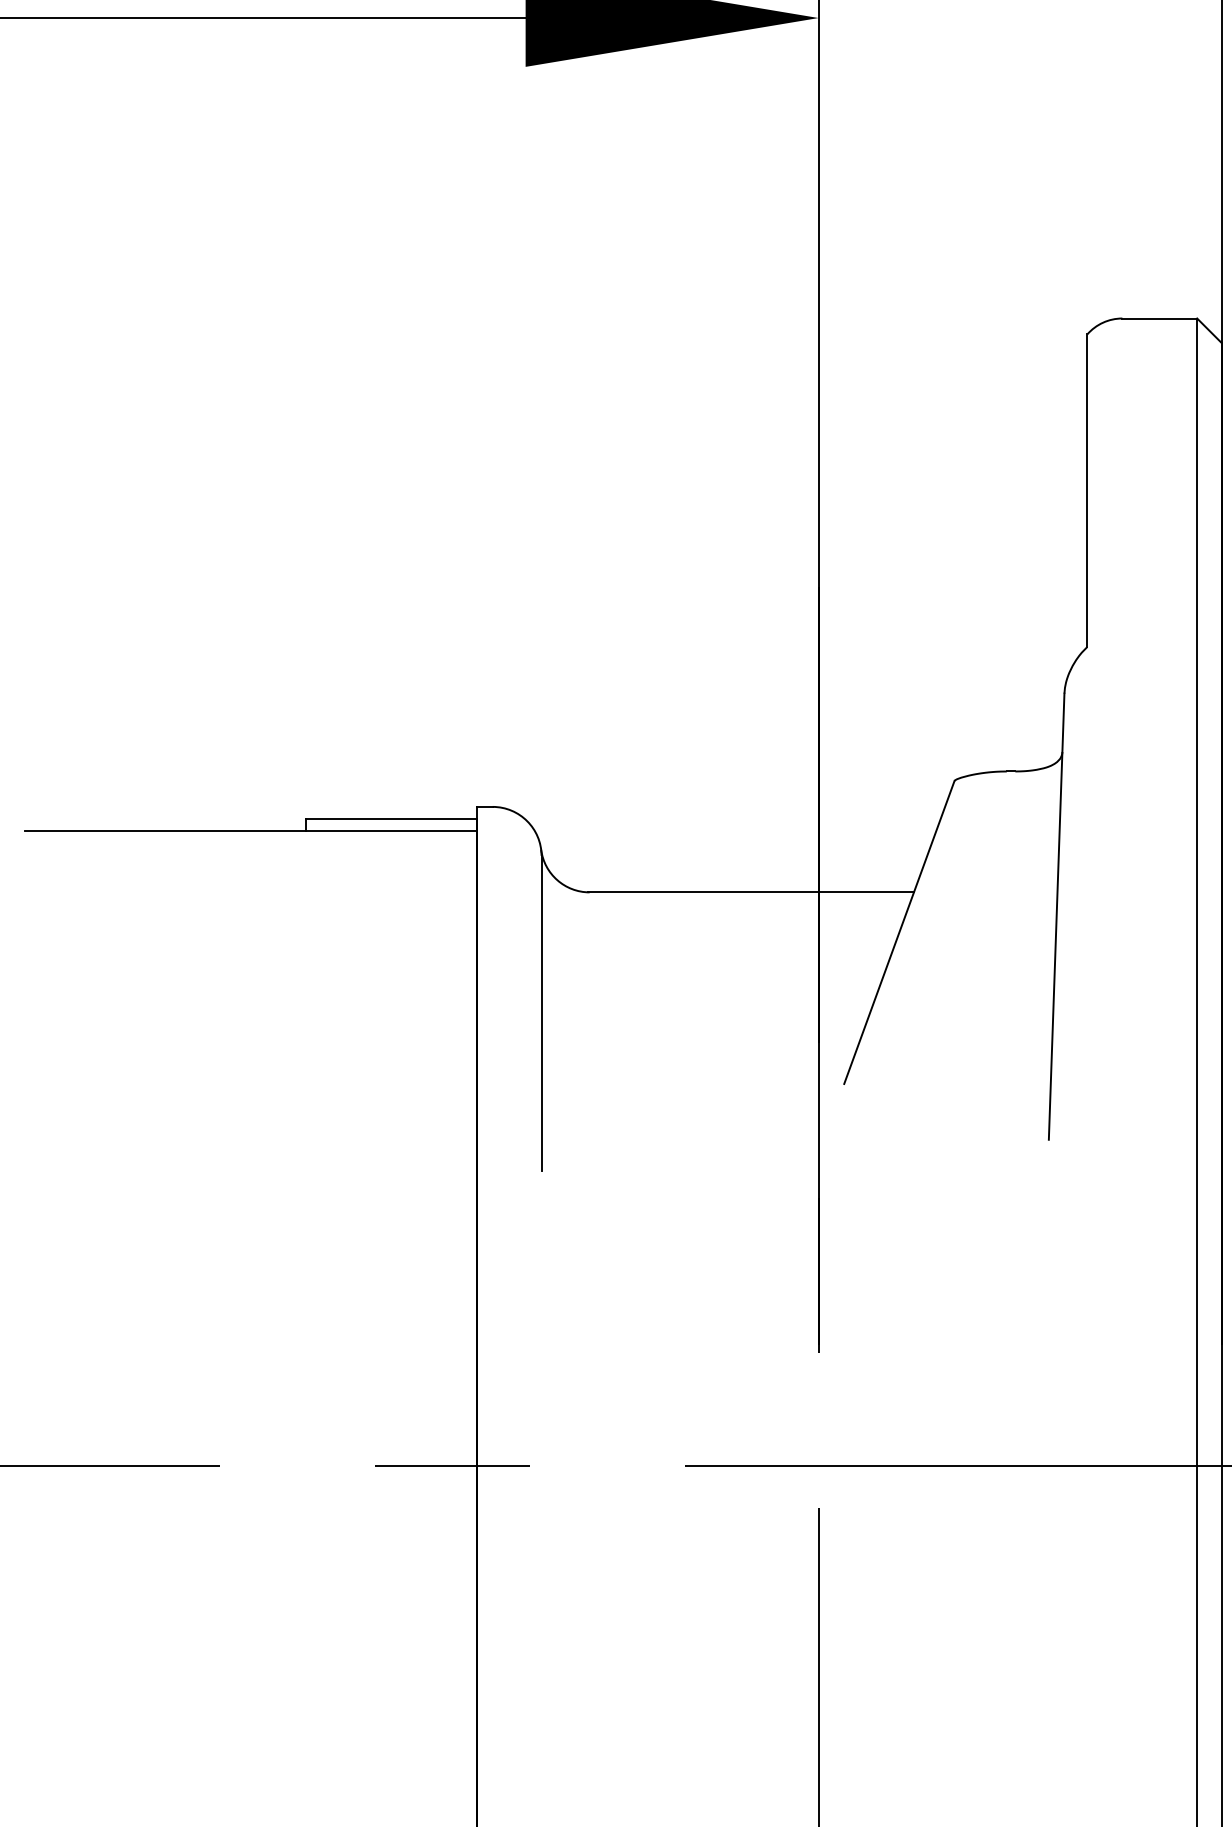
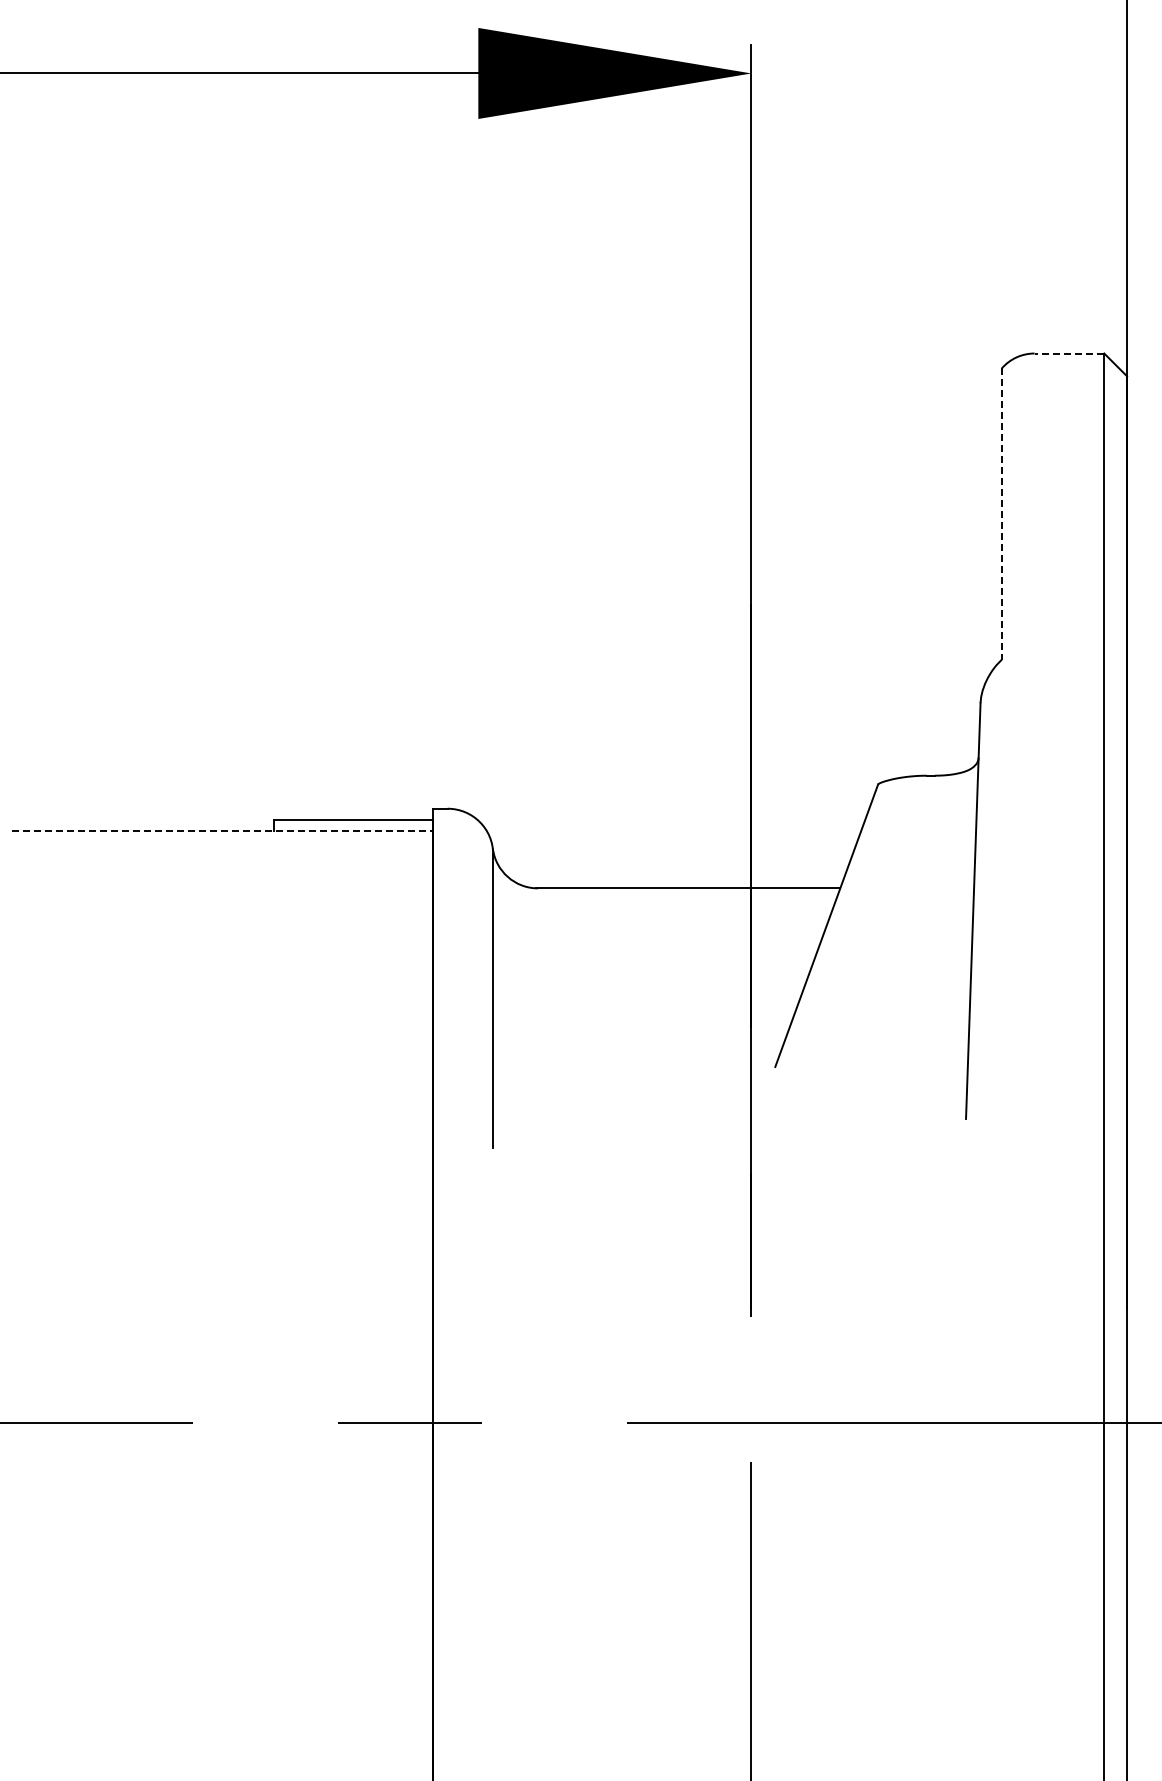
line: (1159, 318) -> (1069, 353), solid -> dashed
line: (1086, 491) -> (1001, 514), solid -> dashed
line: (251, 831) -> (222, 831), solid -> dashed

